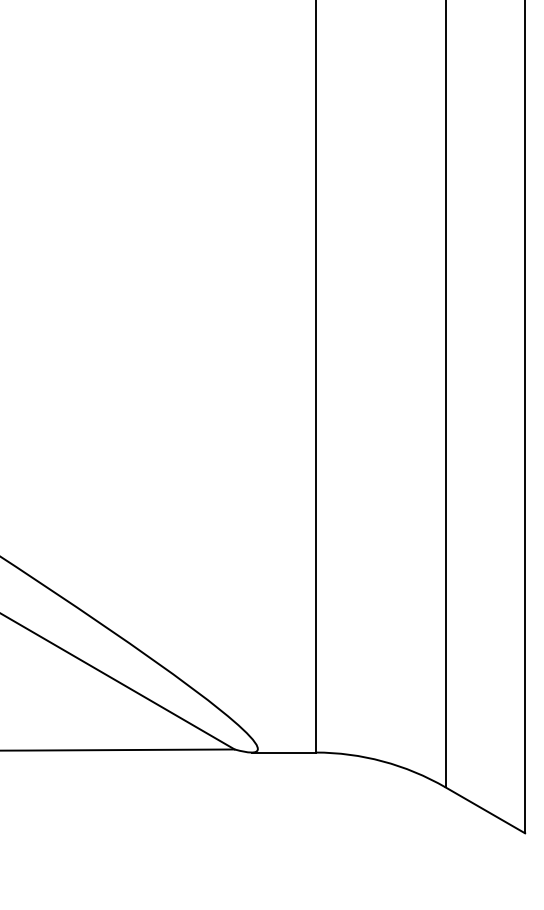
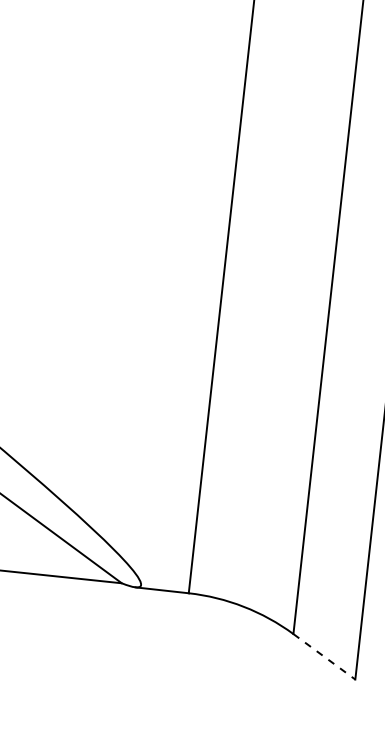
line: (485, 810) -> (324, 656), solid -> dashed

